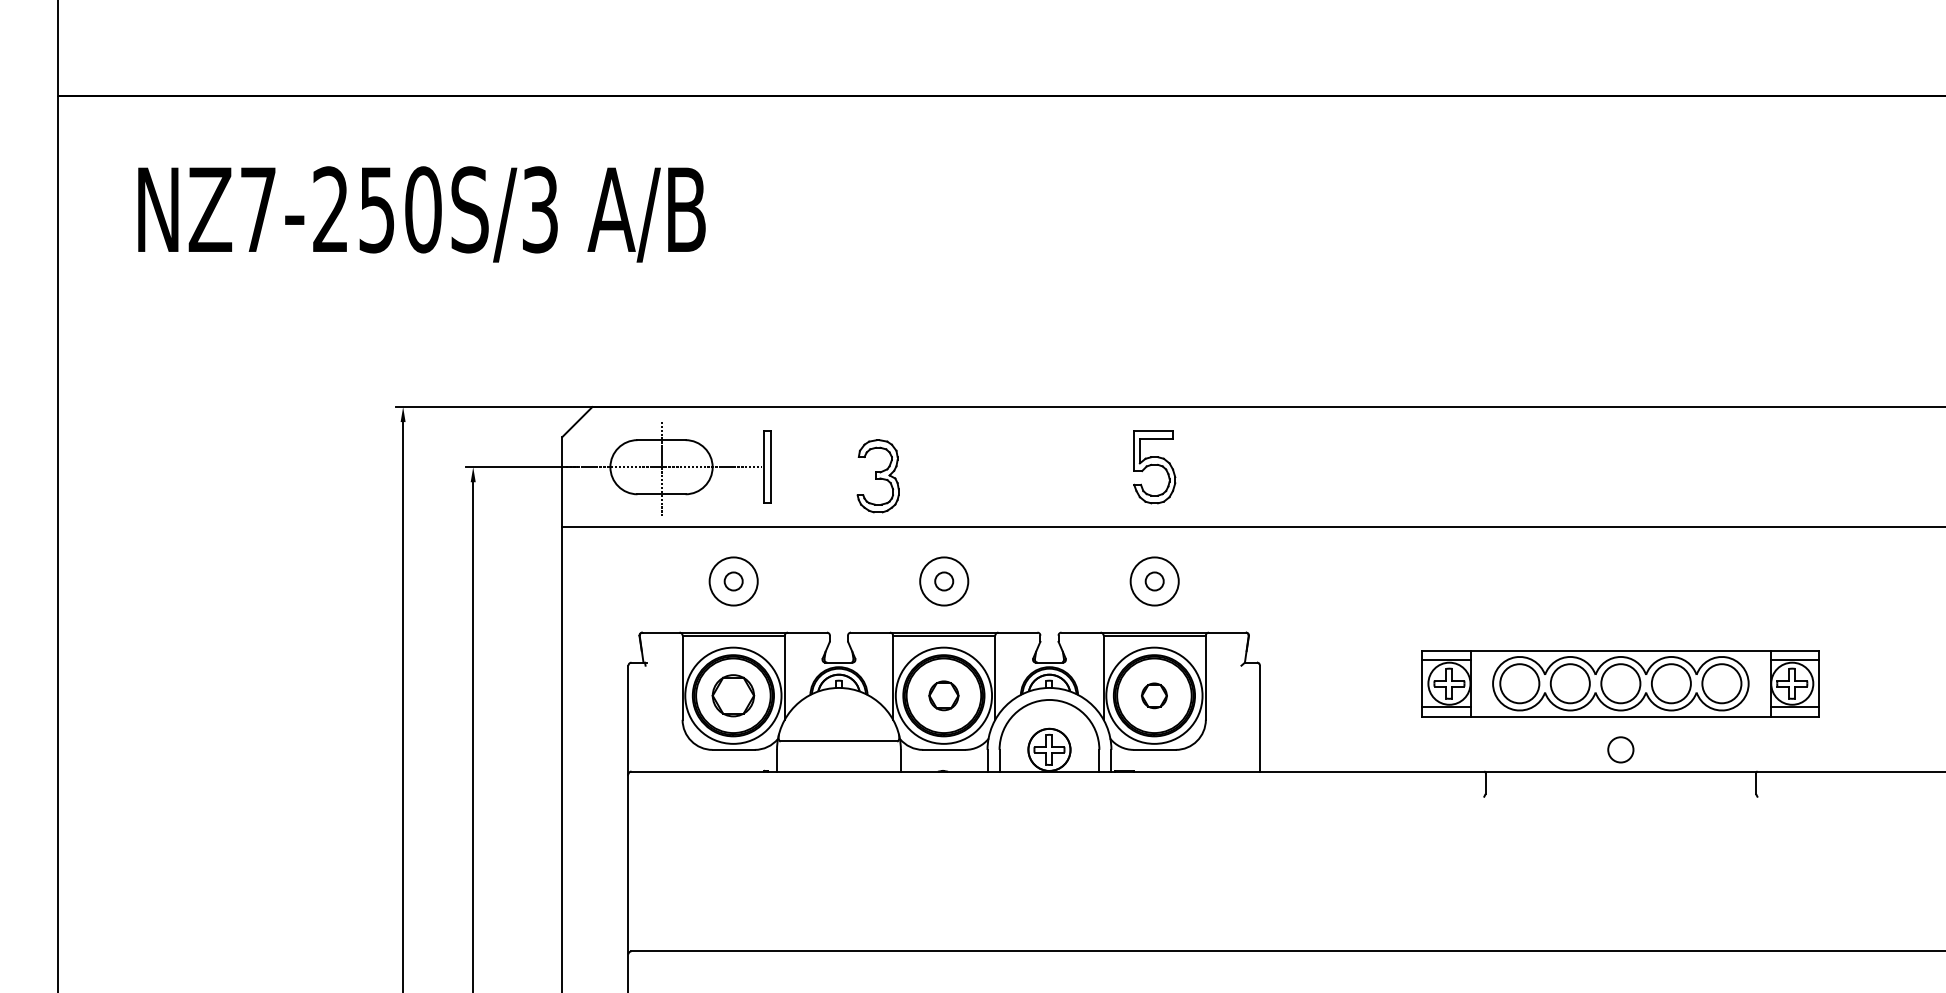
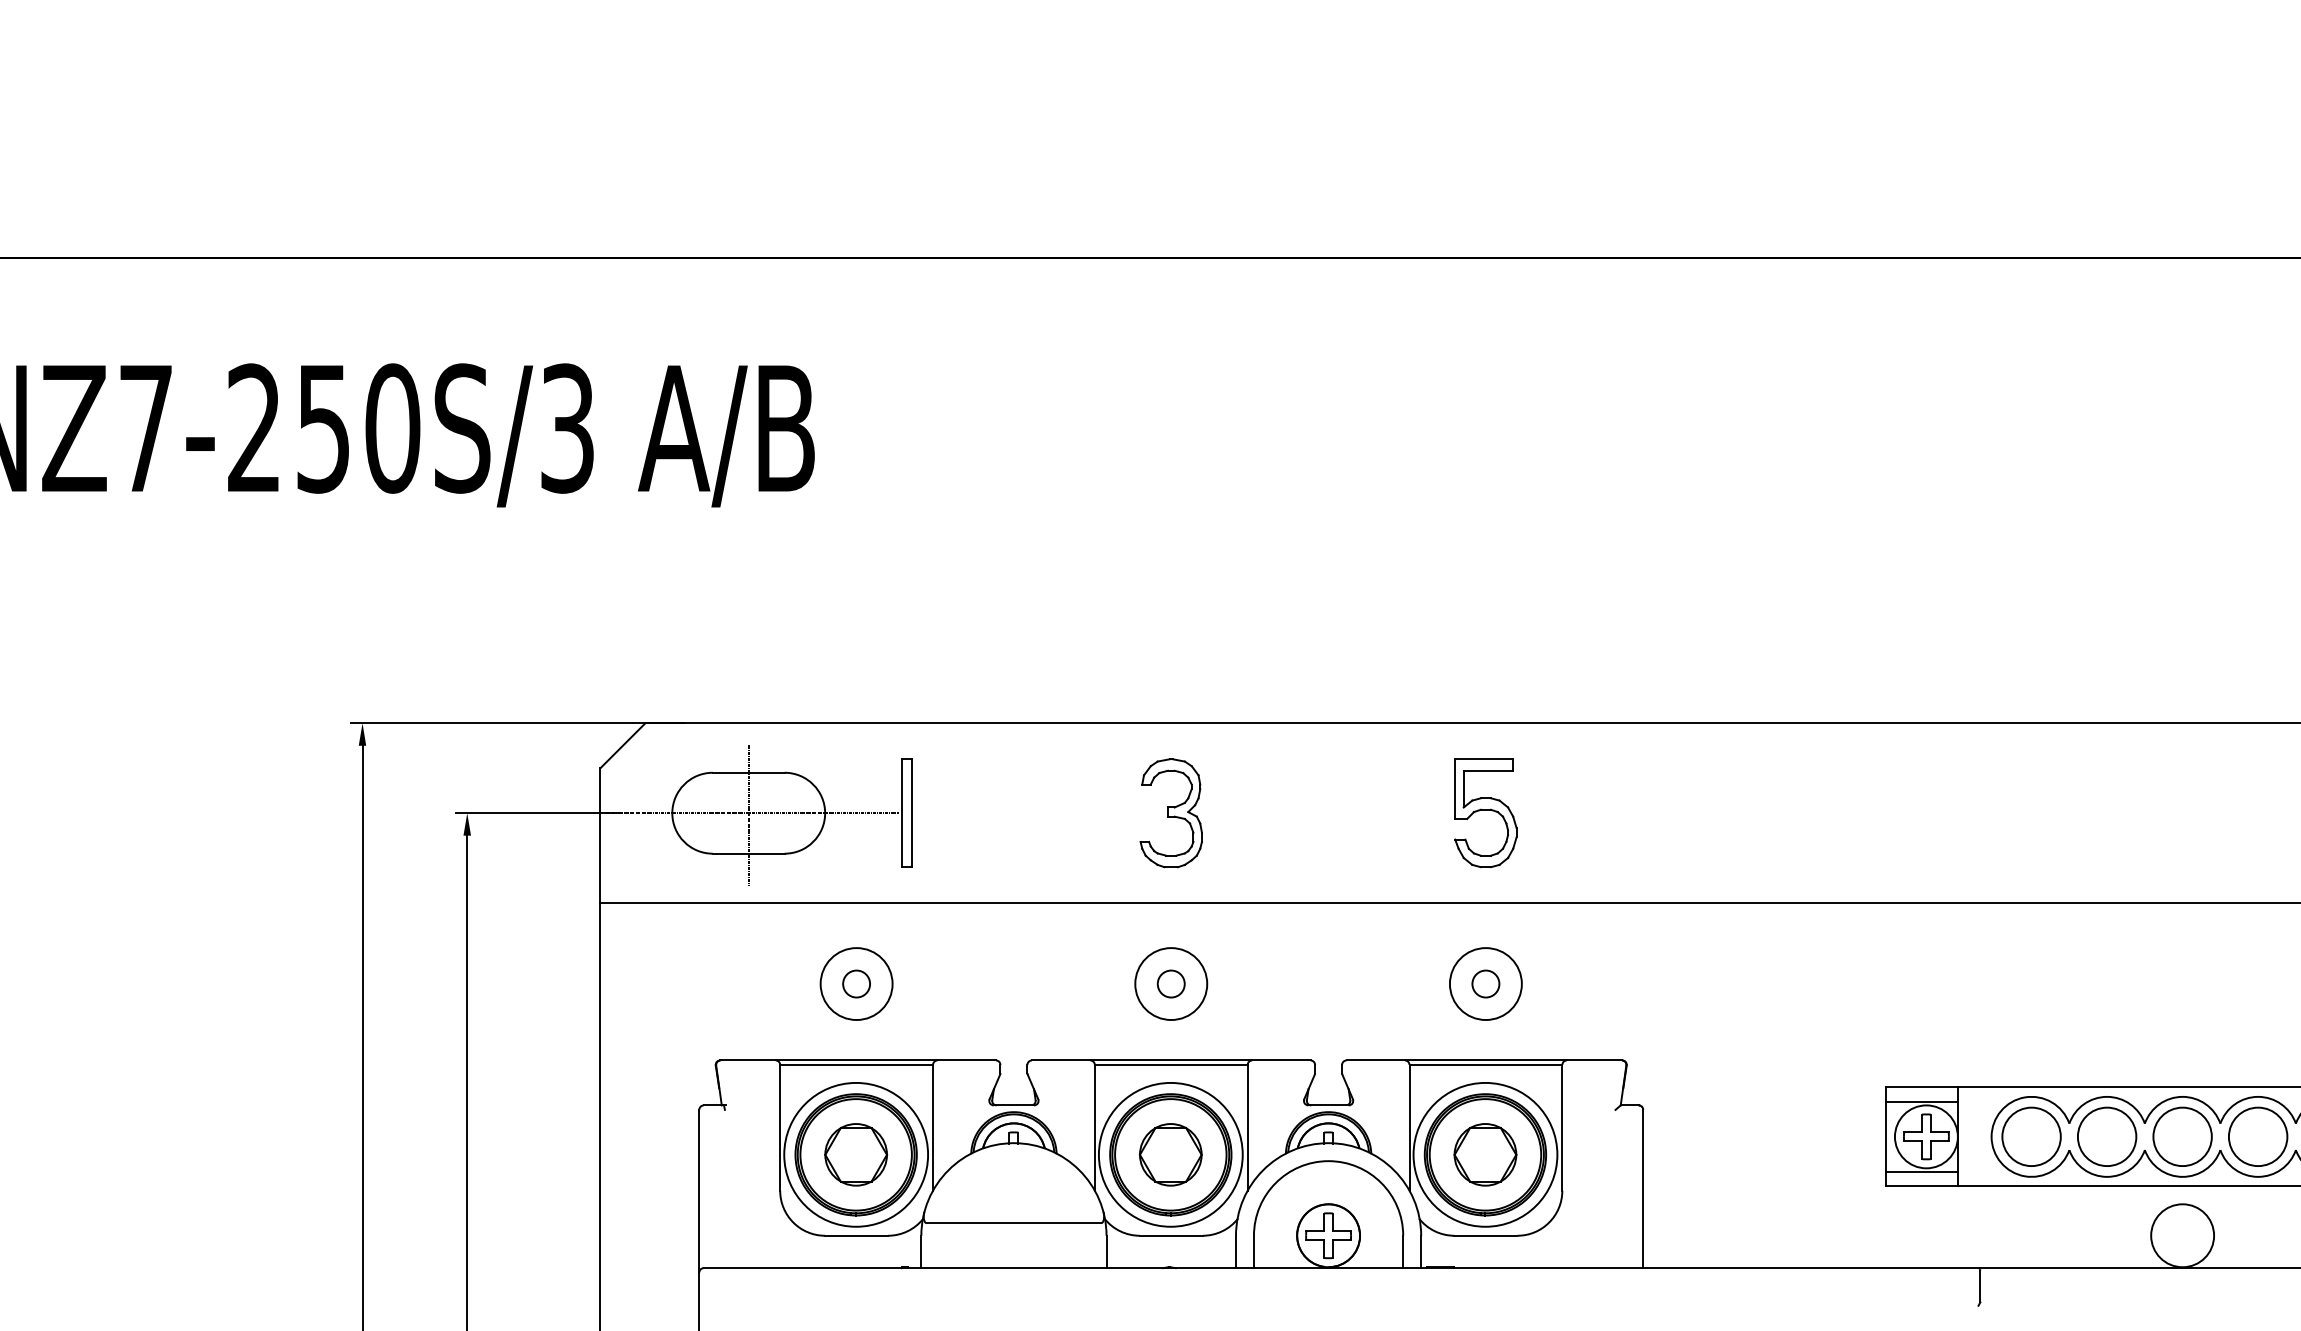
part: (877, 476) -> (1170, 813), moved
part: (943, 695) -> (1170, 1154), size x1.43
part: (1154, 695) -> (1485, 1154), size x1.67
circle: (1620, 749) -> (2182, 1235), size x1.67

